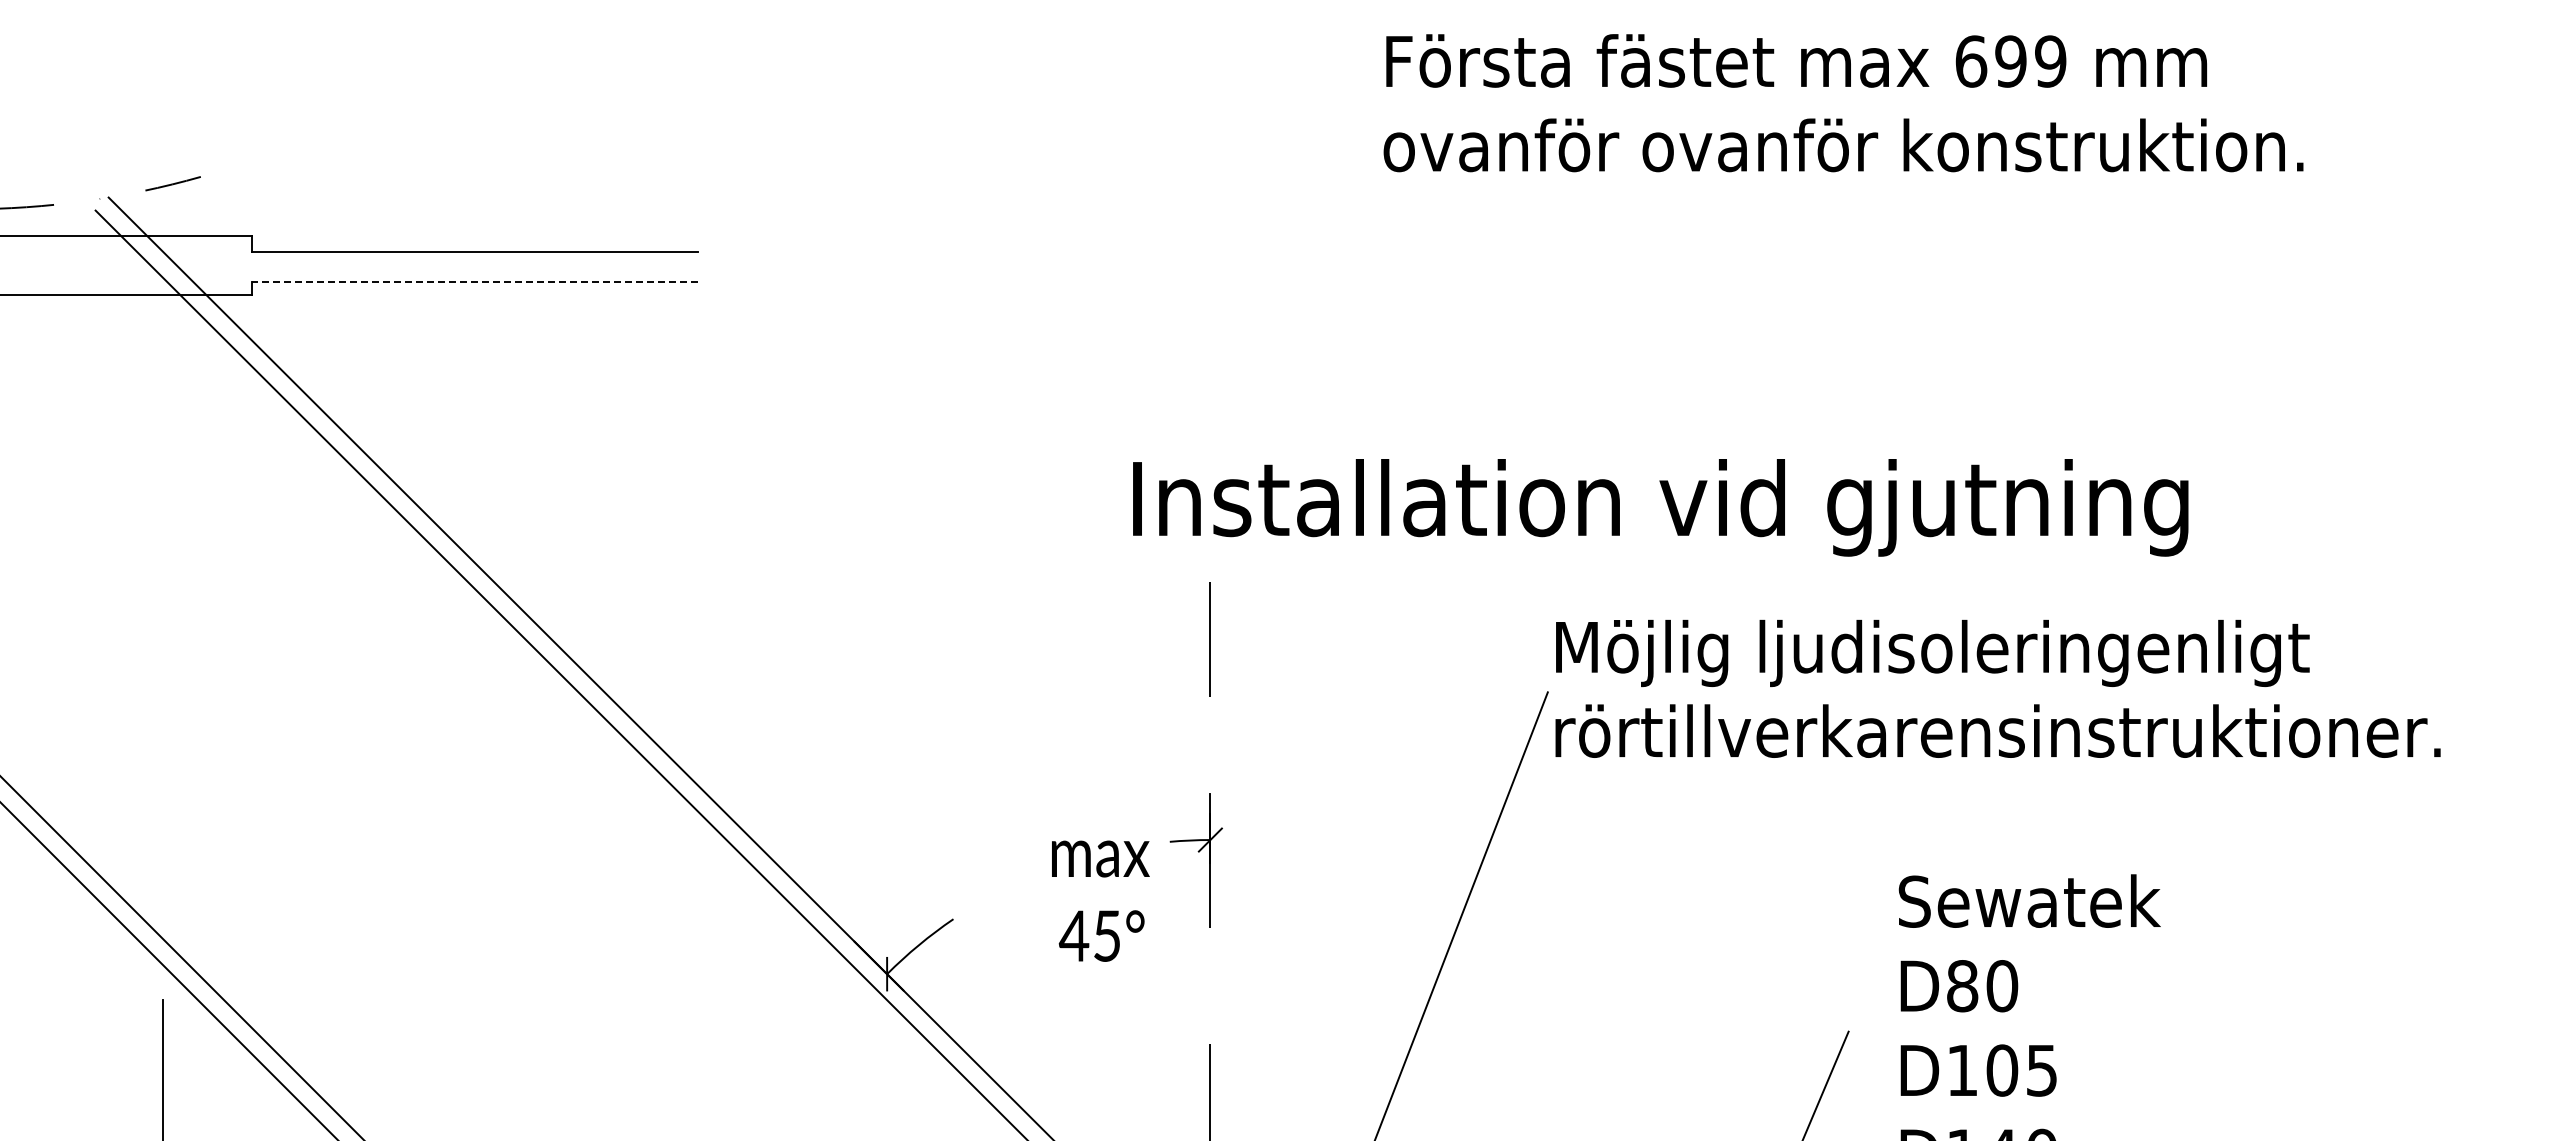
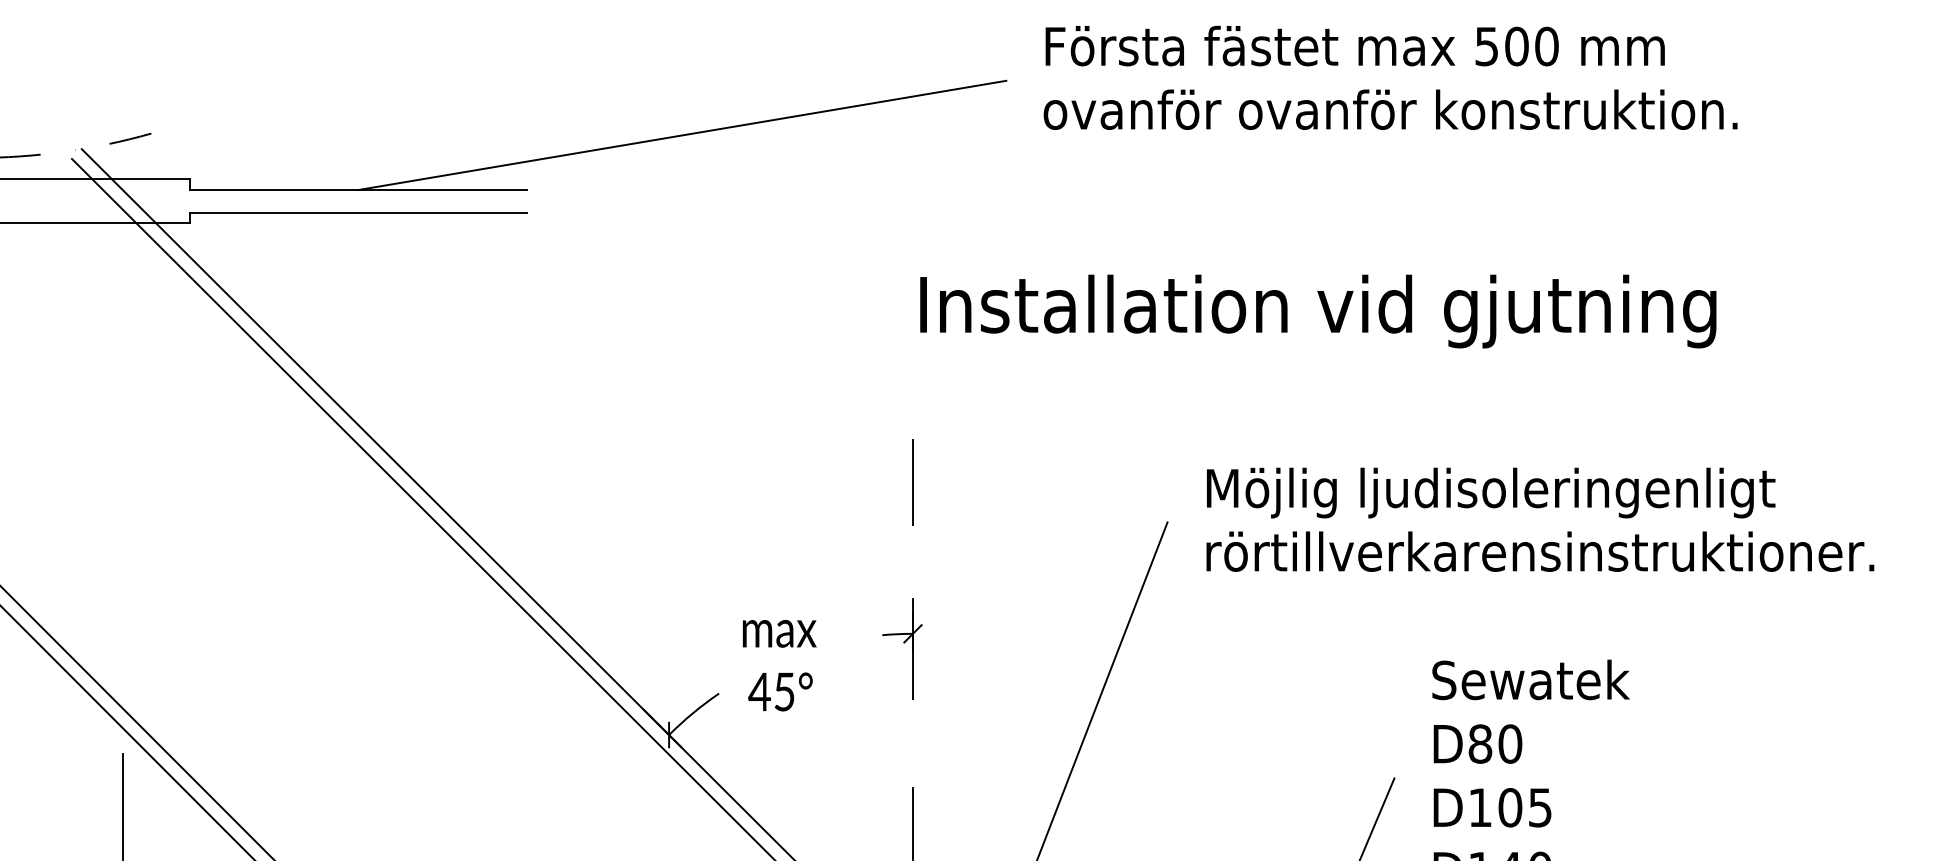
text: (2010, 61) -> (1516, 46), 699 -> 500
line: (904, 178) -> (682, 134), added
line: (474, 282) -> (357, 213), dashed -> solid
text: (1660, 507) -> (1318, 311), moved
text: (1997, 688) -> (1539, 519), moved
text: (1100, 900) -> (779, 665), moved

